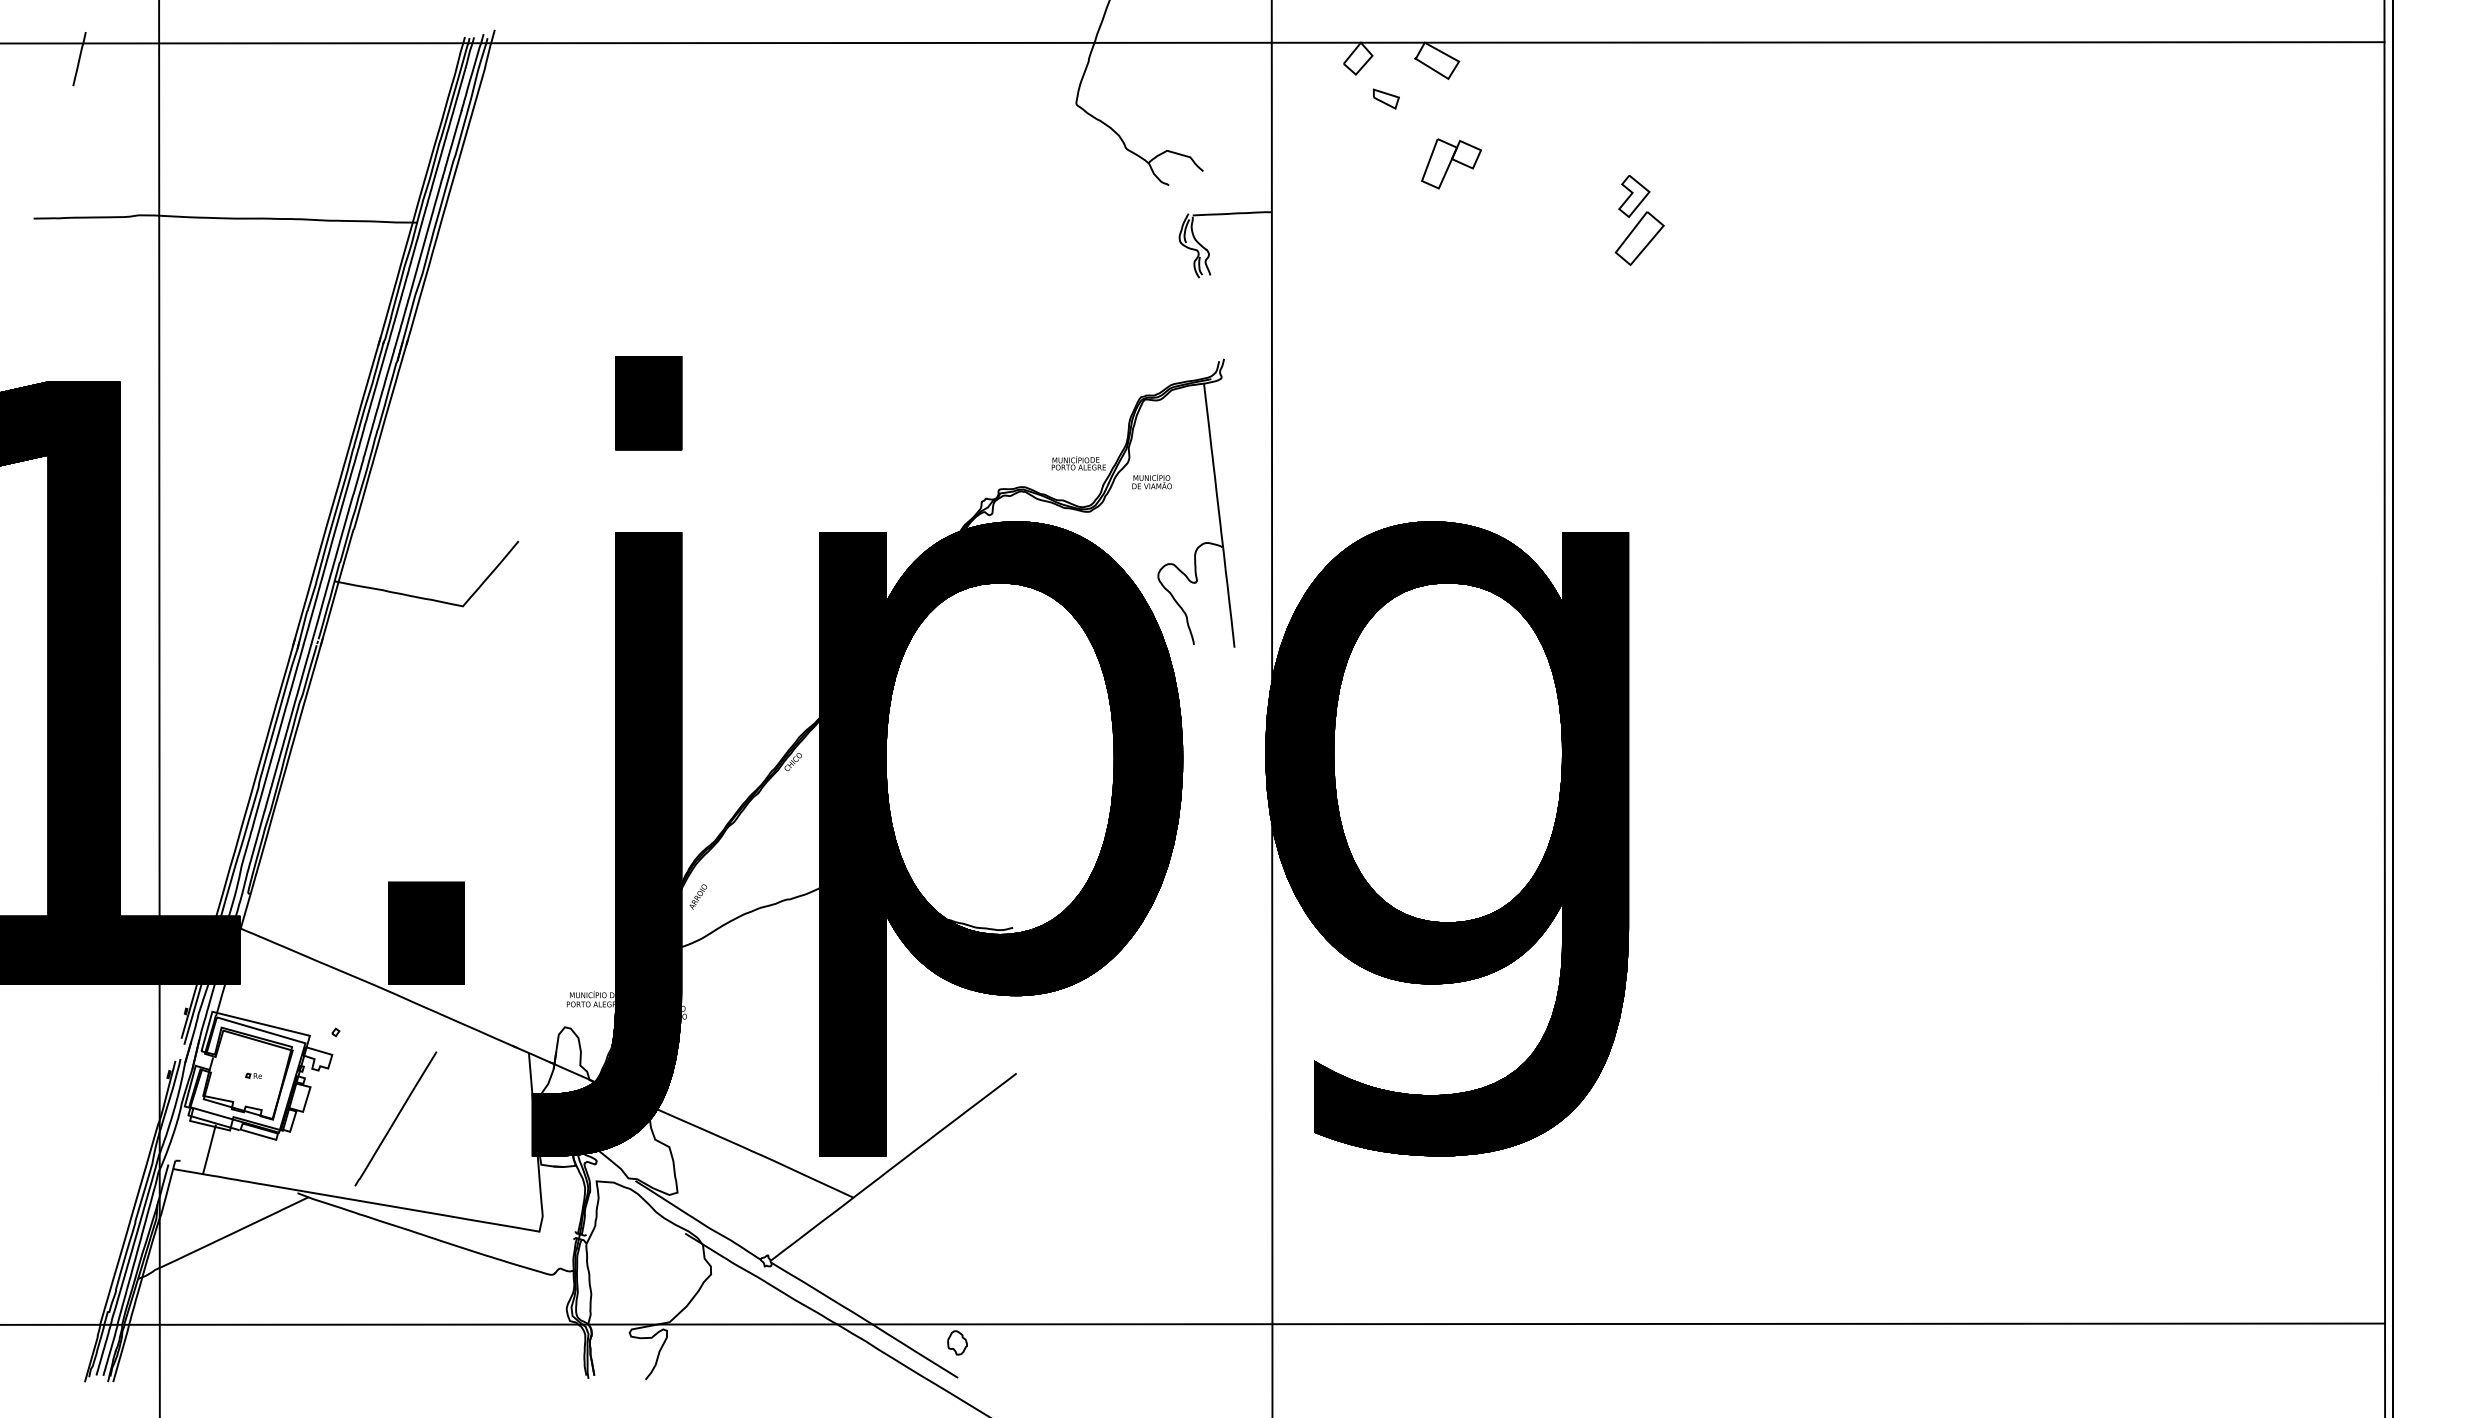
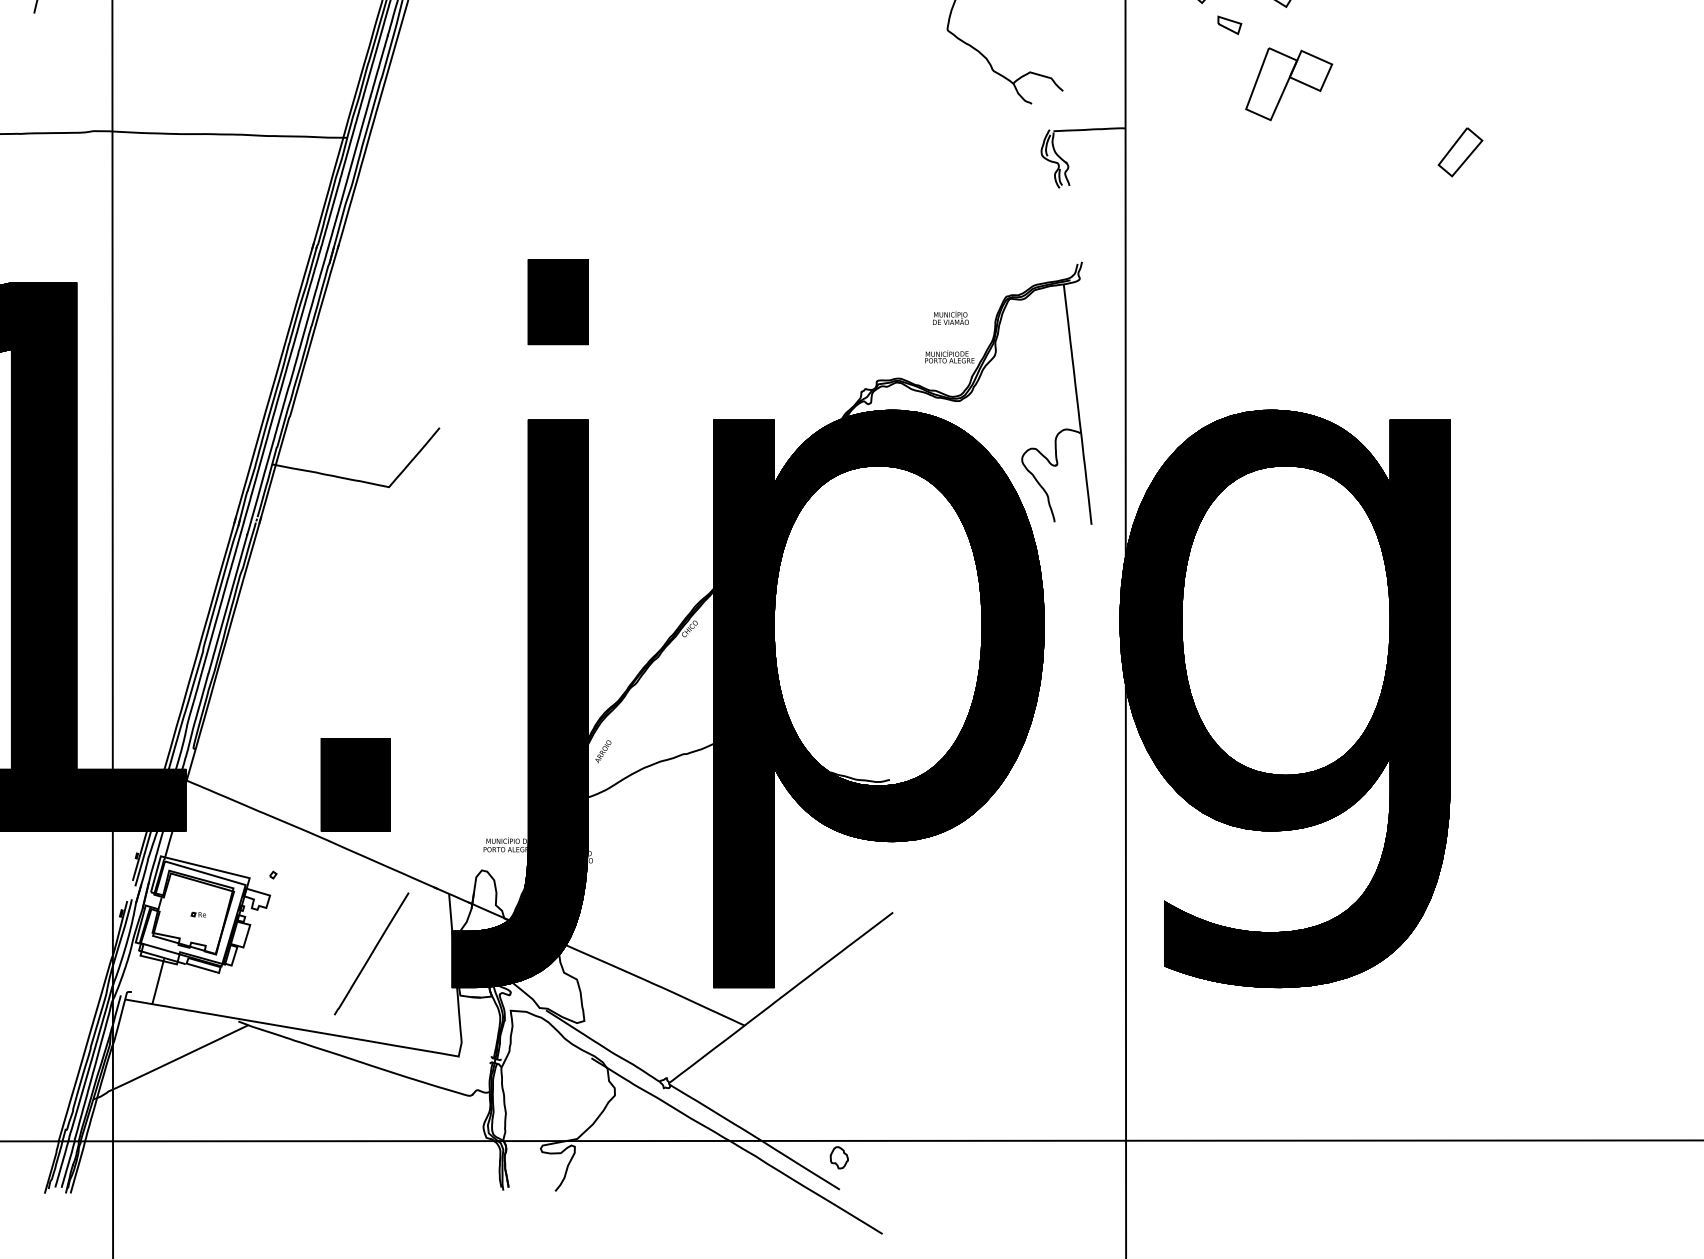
part: (1451, 163) -> (1289, 83), size x1.6
part: (1634, 196) -> (1455, 114), removed
text: (1151, 481) -> (950, 317), moved
line: (395, 1118) -> (371, 953), moved

